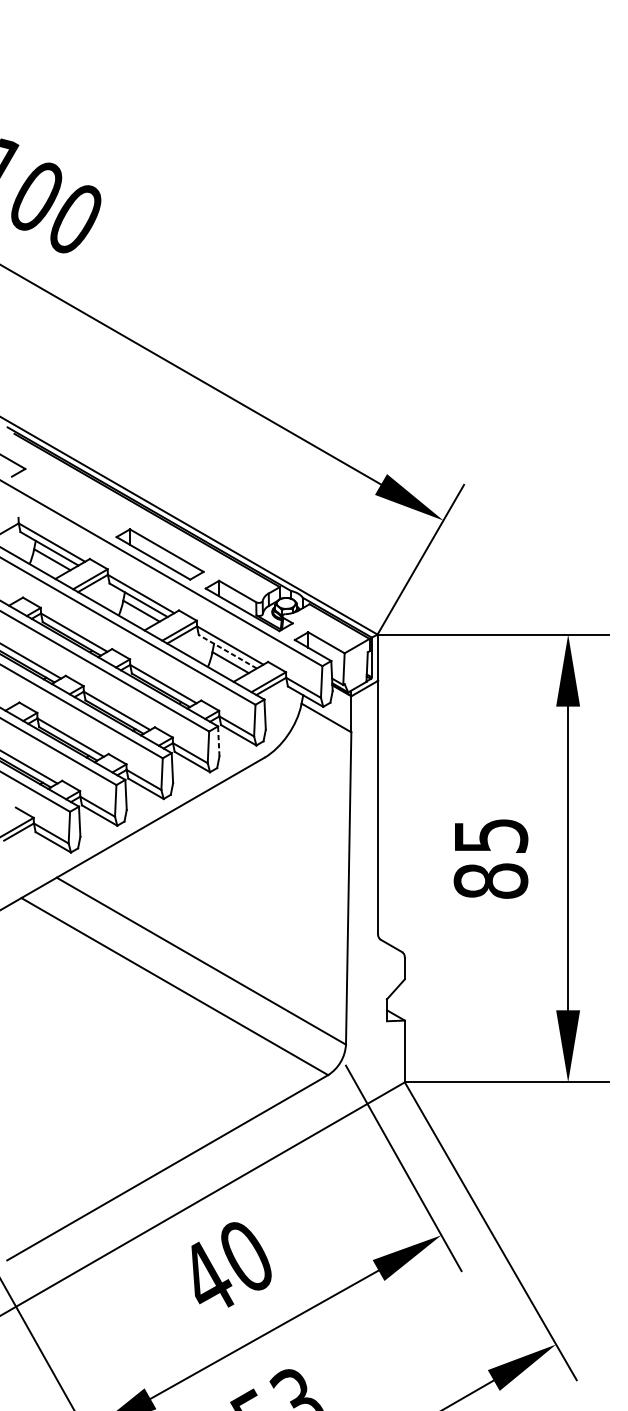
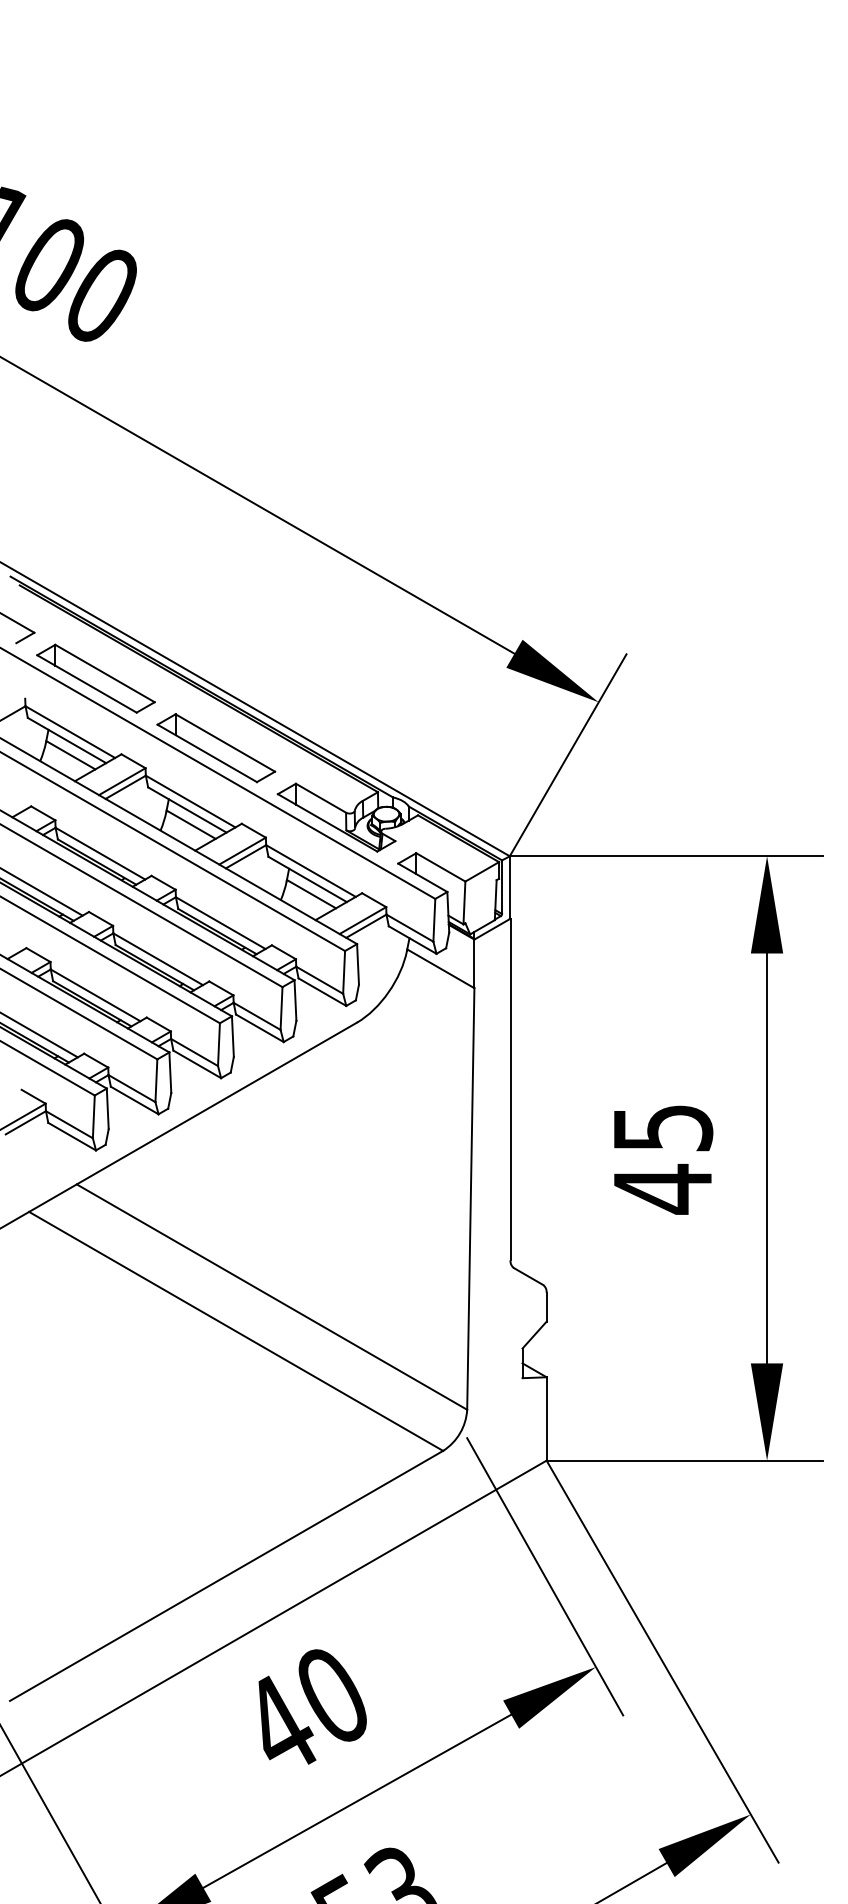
part: (70, 502) -> (95, 678), added
line: (227, 651) -> (307, 879), dashed -> solid
line: (218, 741) -> (295, 1000), dashed -> solid
text: (490, 880) -> (662, 1188), 85 -> 45

